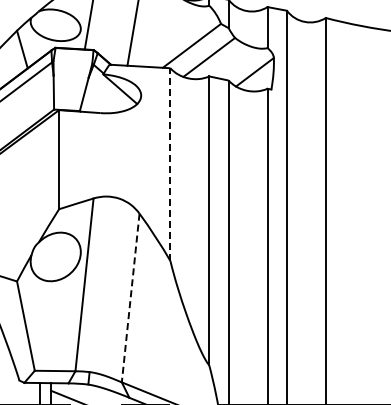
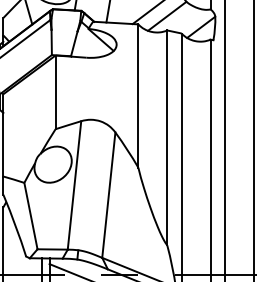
line: (170, 164) -> (138, 95), dashed -> solid
line: (130, 298) -> (108, 195), dashed -> solid

